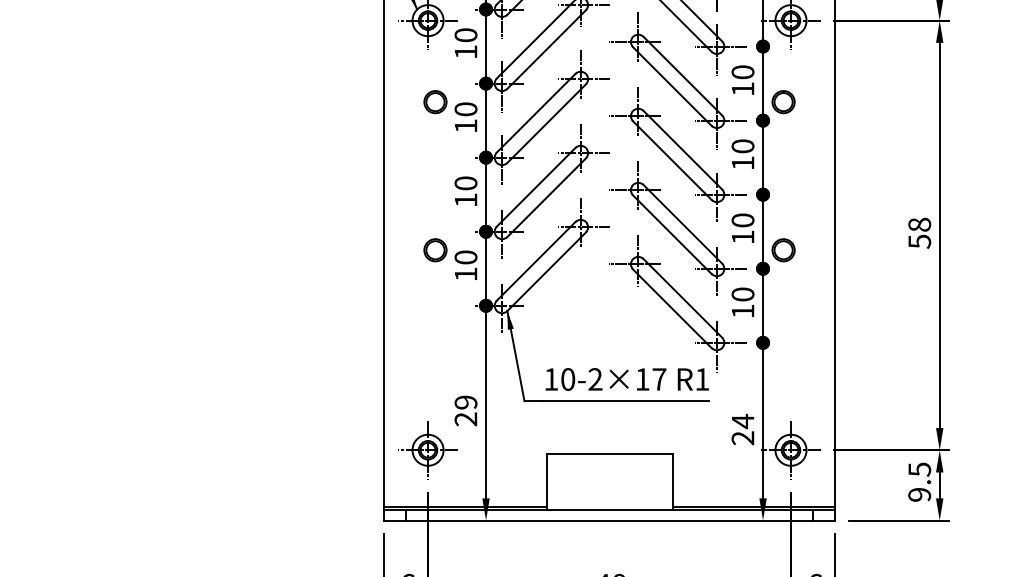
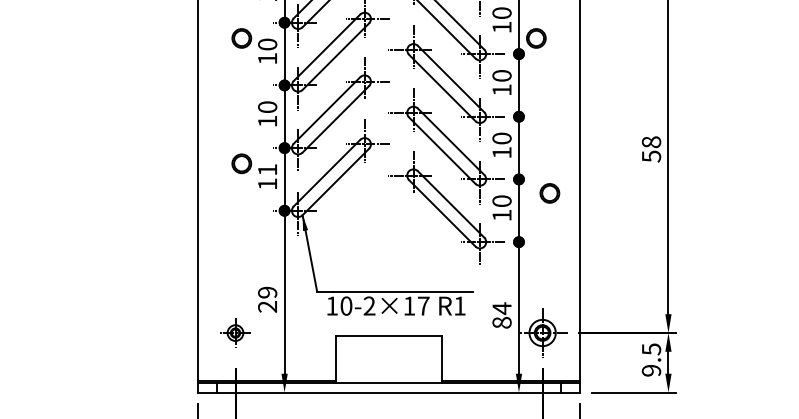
part: (783, 250) -> (549, 193), moved
text: (465, 257) -> (267, 169), 10 -> 11
text: (626, 379) -> (395, 306), moved
text: (742, 438) -> (501, 323), 24 -> 84
part: (427, 450) -> (235, 333), size x0.6

